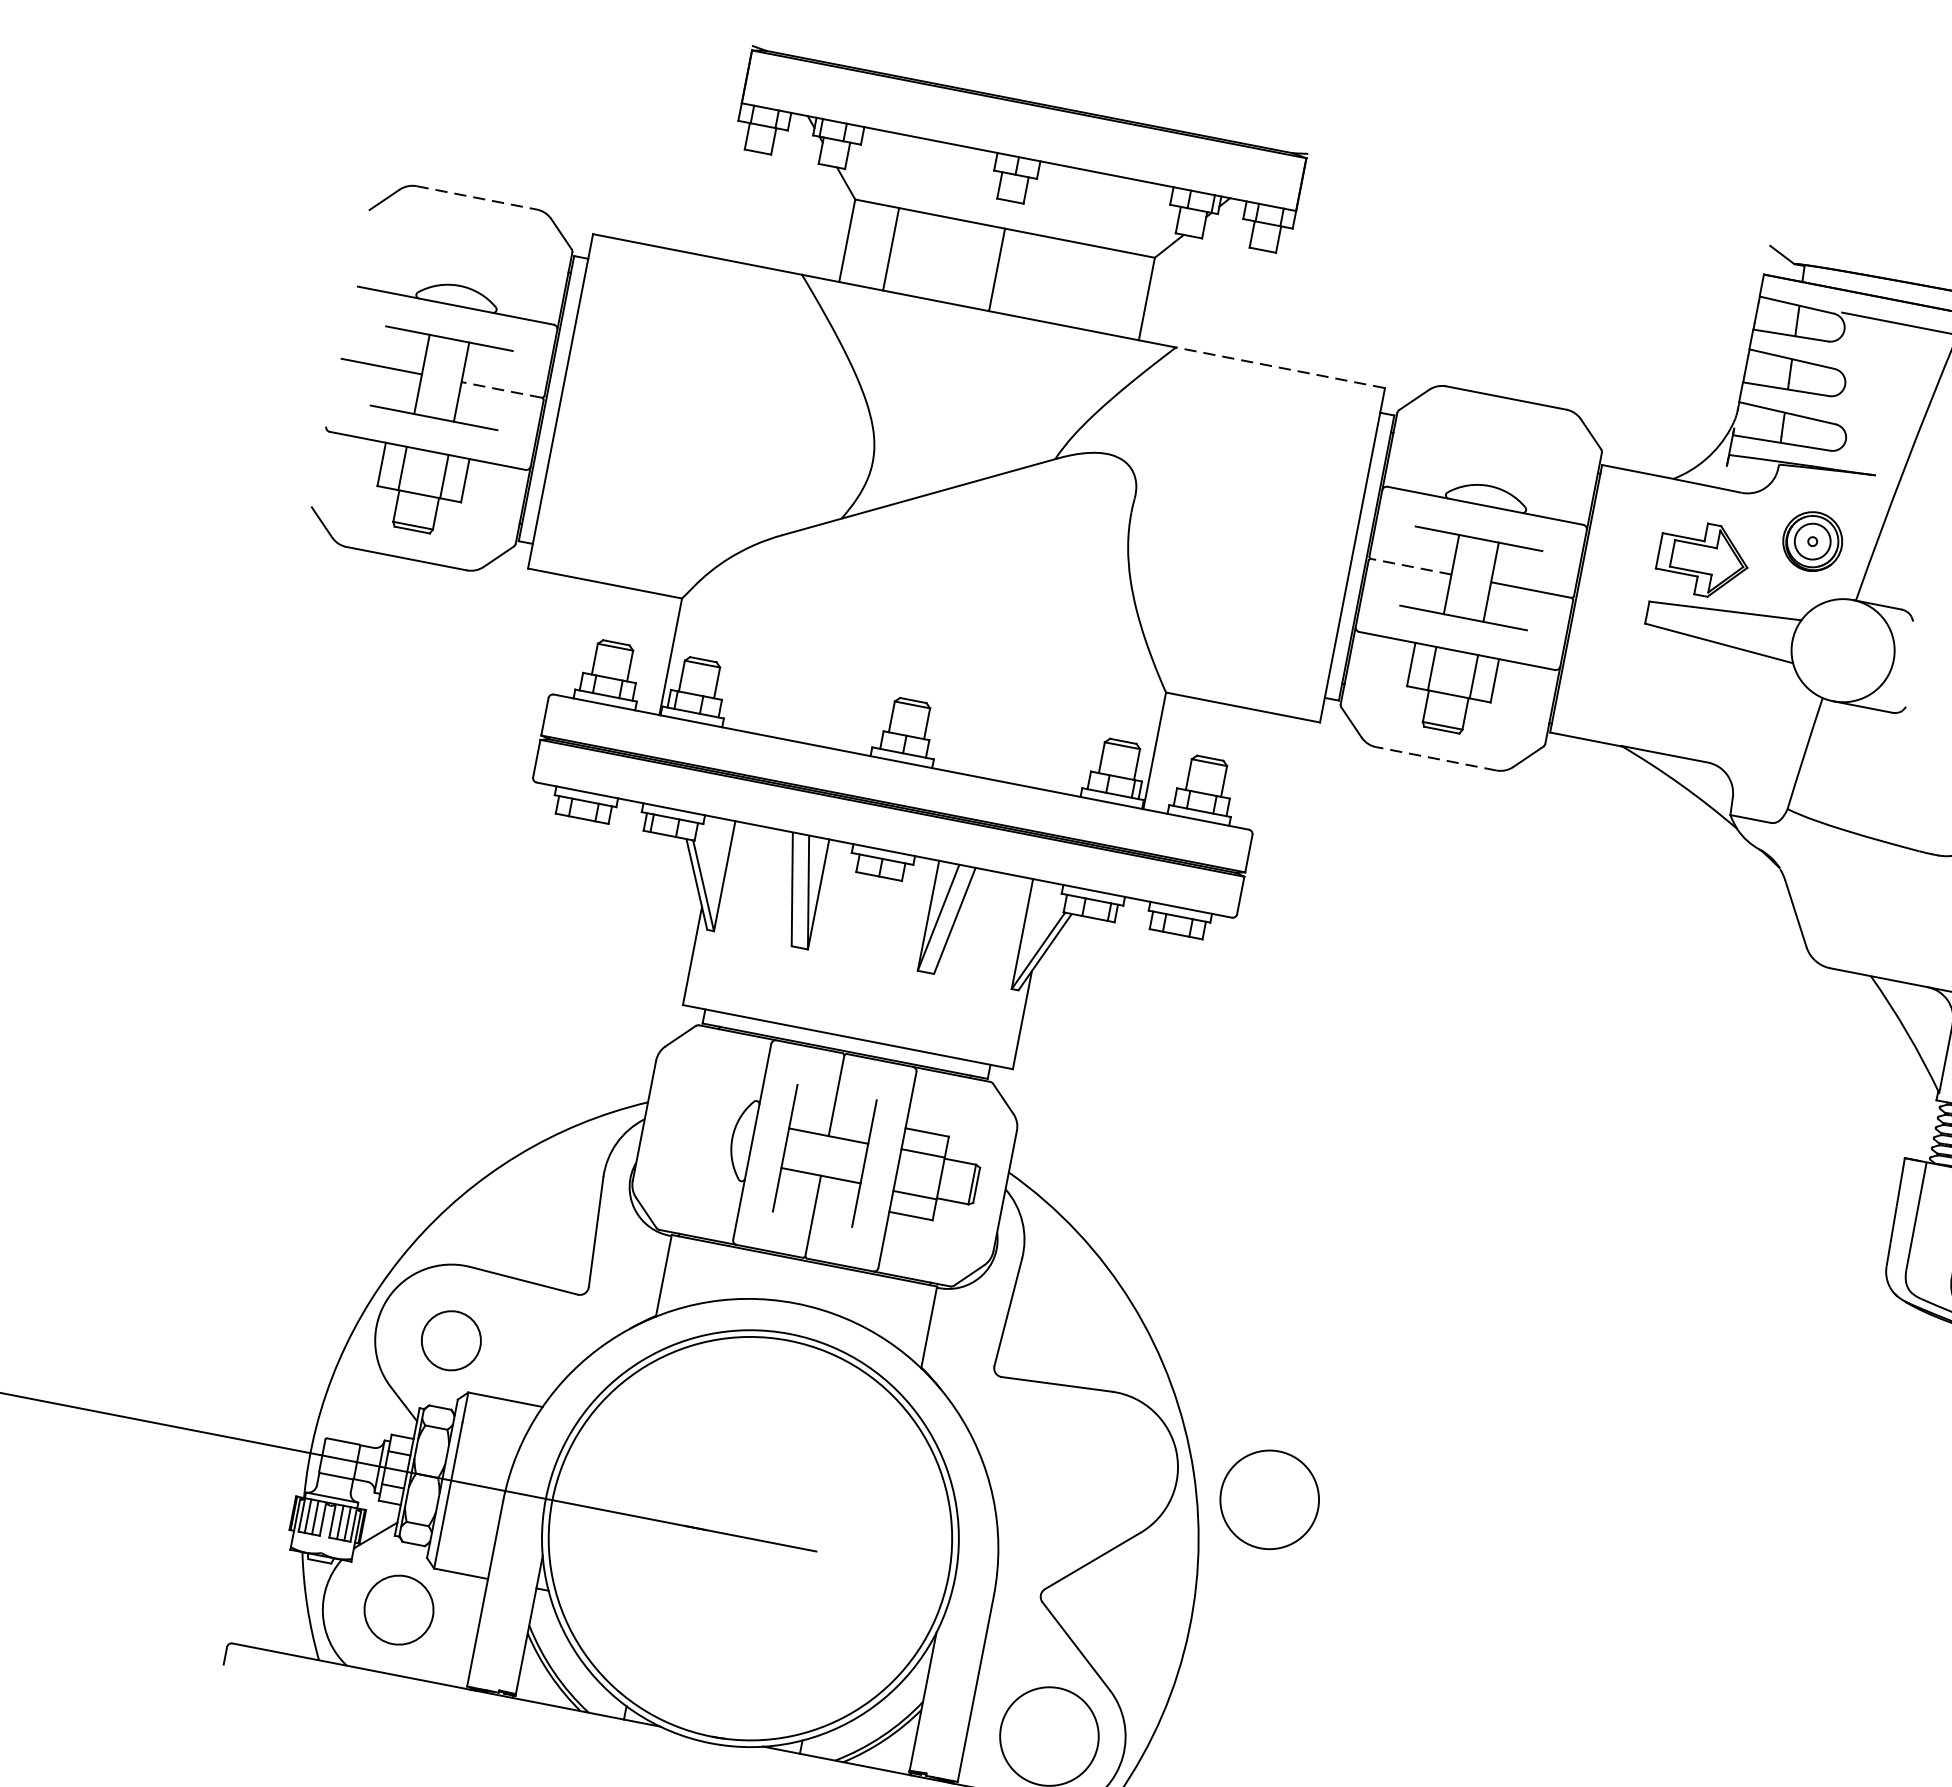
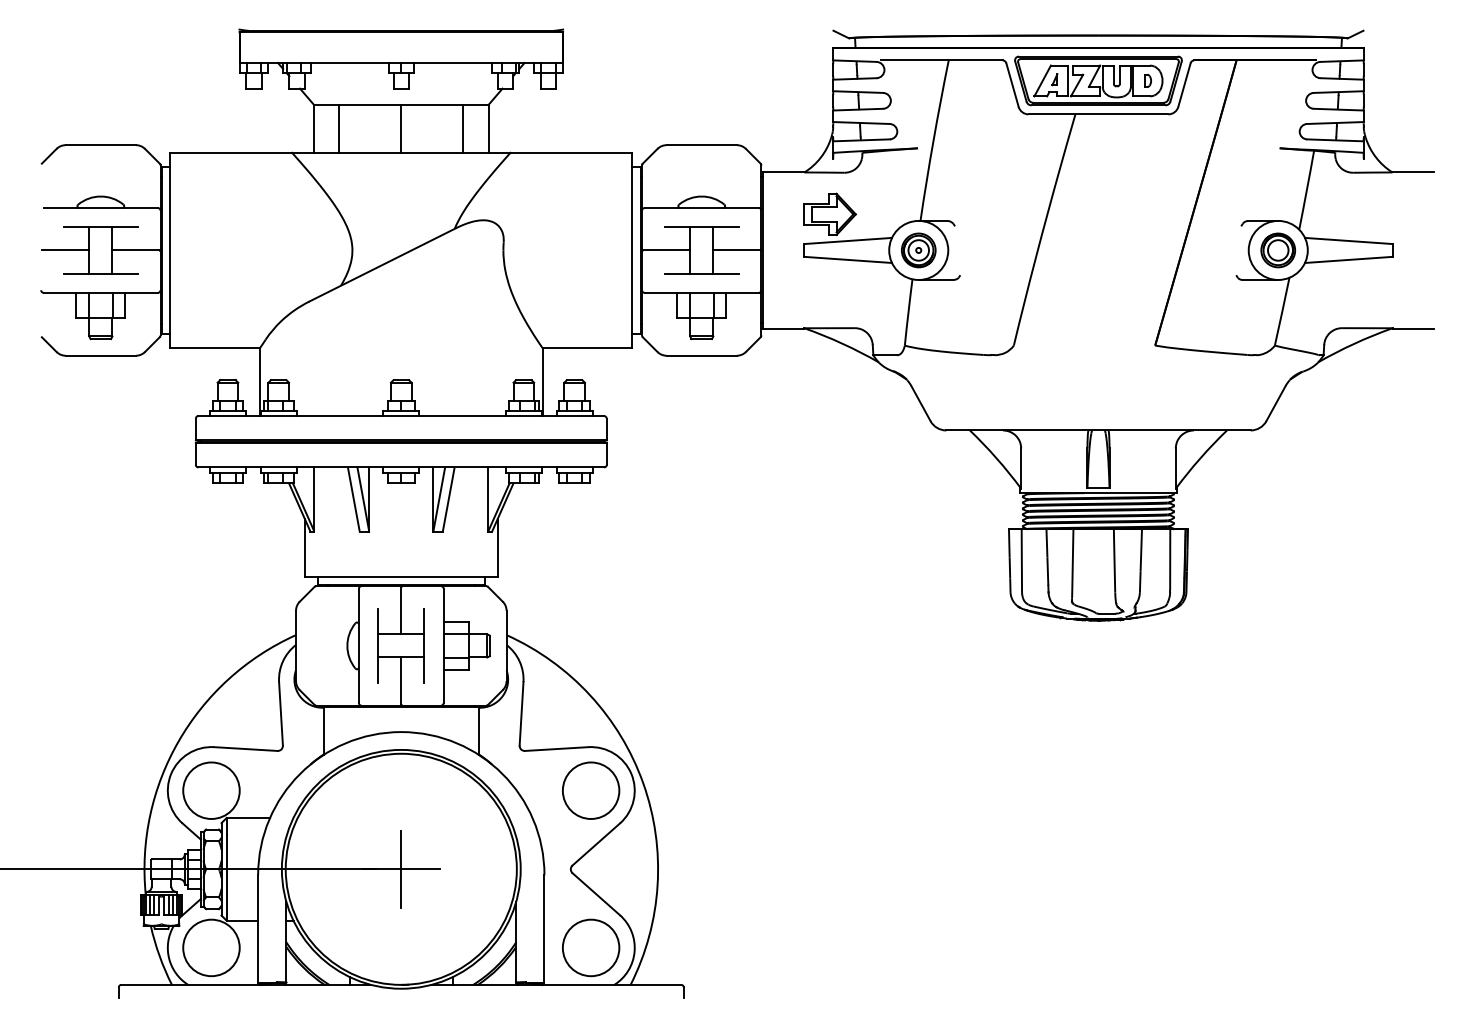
line: (477, 198) -> (101, 145), dashed -> solid
line: (1103, 290) -> (463, 128), added
line: (1280, 367) -> (571, 152), dashed -> solid
line: (501, 389) -> (135, 250), dashed -> solid
part: (1812, 541) -> (918, 250), moved
line: (1410, 566) -> (666, 250), dashed -> solid
line: (1435, 758) -> (701, 355), dashed -> solid
circle: (451, 1340) -> (211, 790), size x1.67
circle: (1270, 1499) -> (591, 790), moved
line: (751, 1537) -> (401, 868), added
circle: (399, 1609) -> (211, 947), size x1.43

